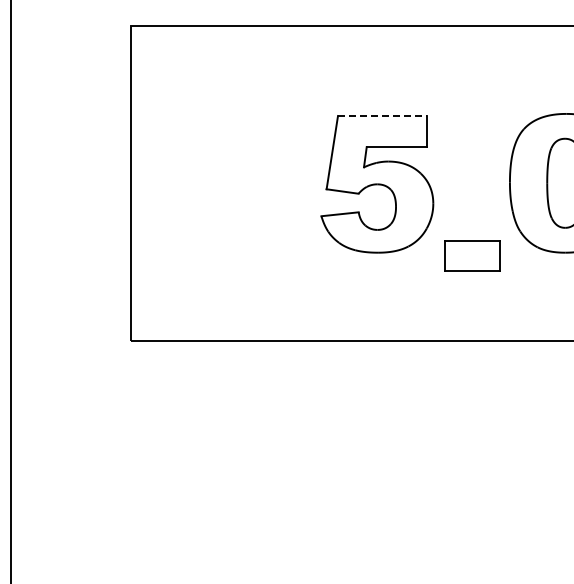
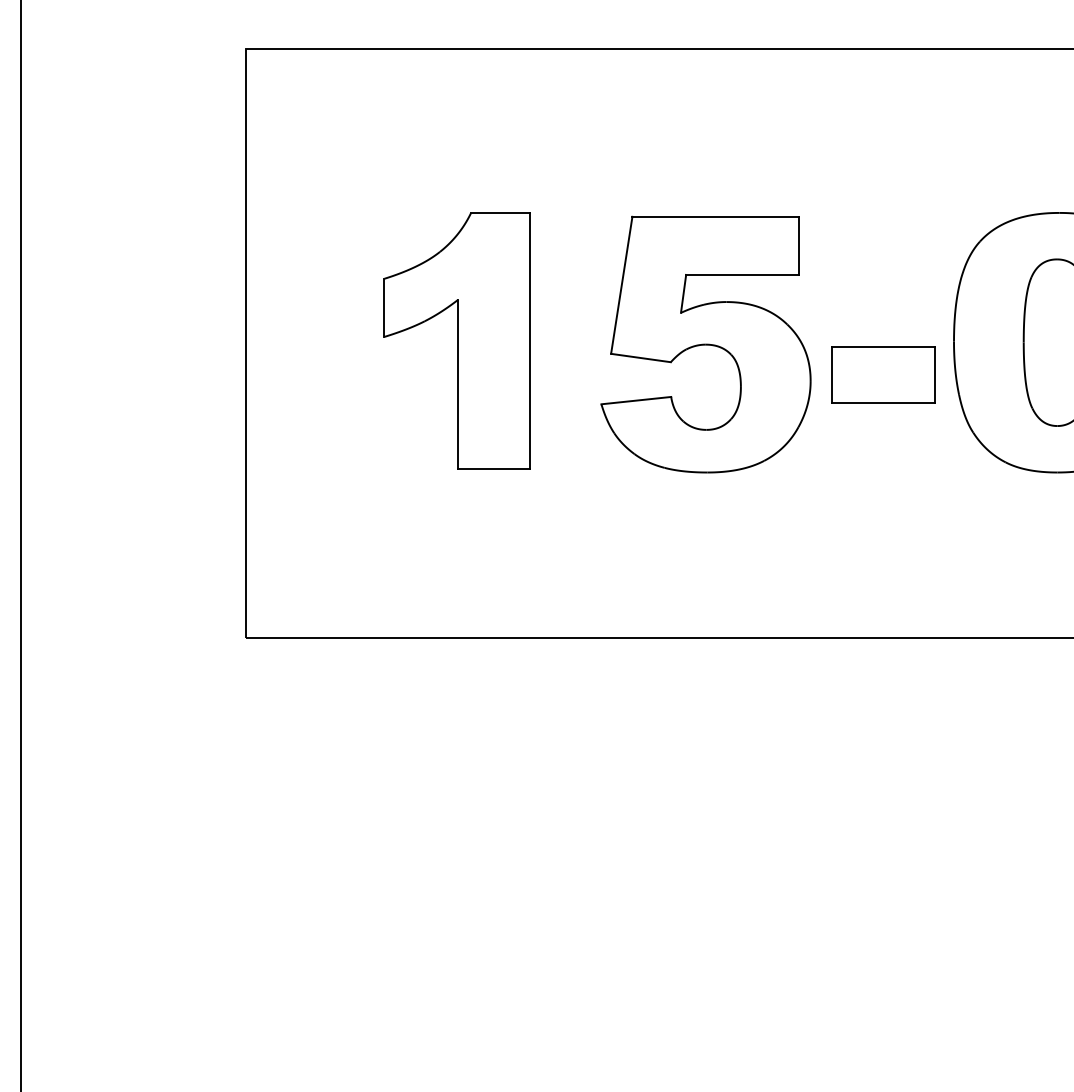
line: (382, 116) -> (715, 217), dashed -> solid
part: (243, 182) -> (455, 341), added
part: (472, 255) -> (883, 372), moved

